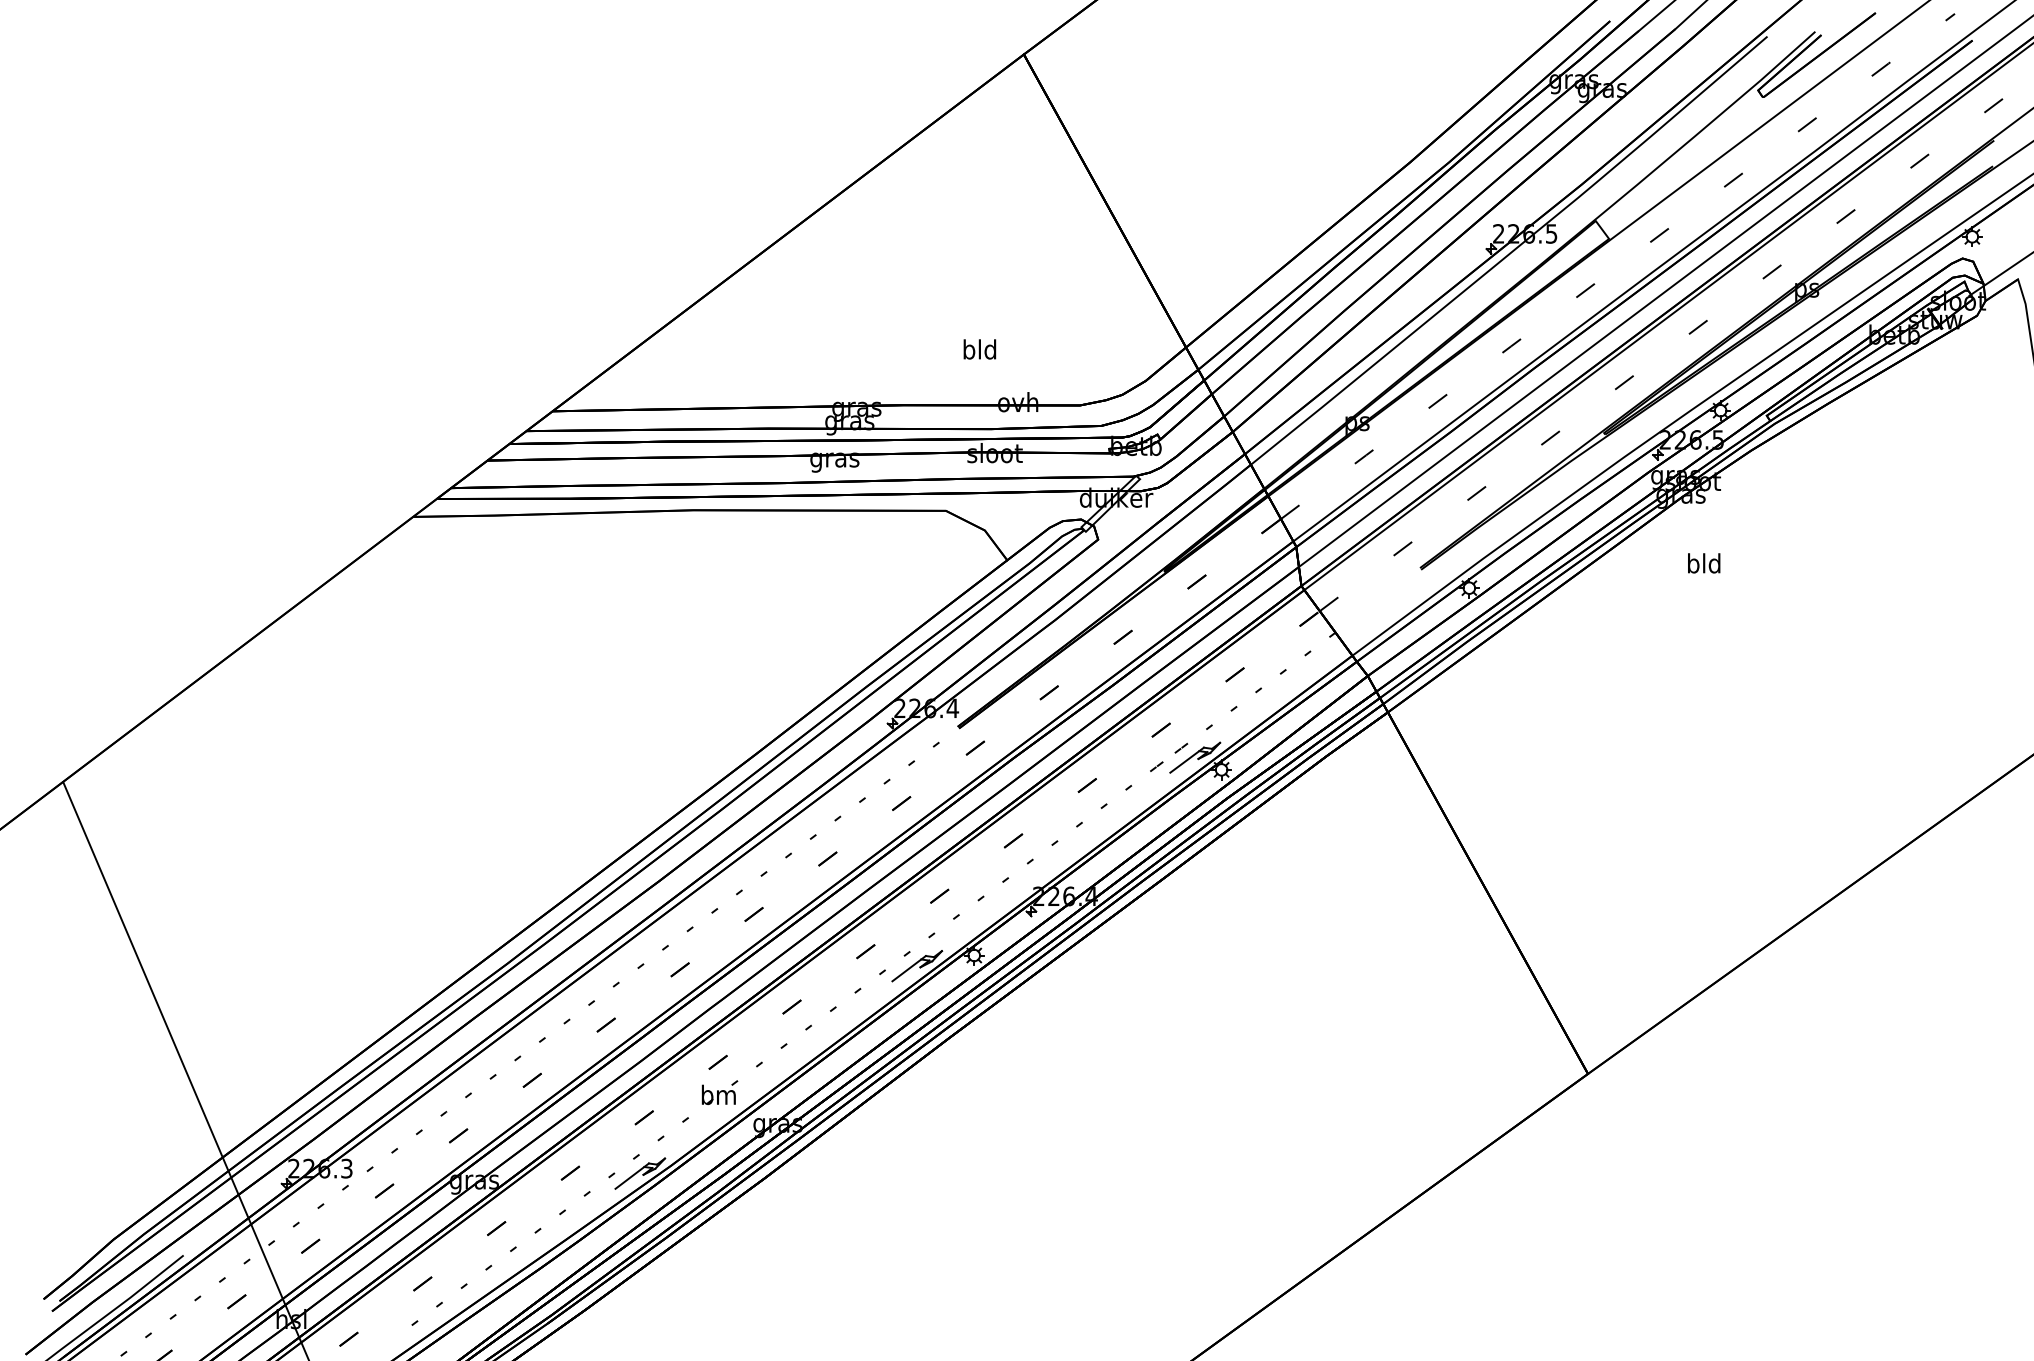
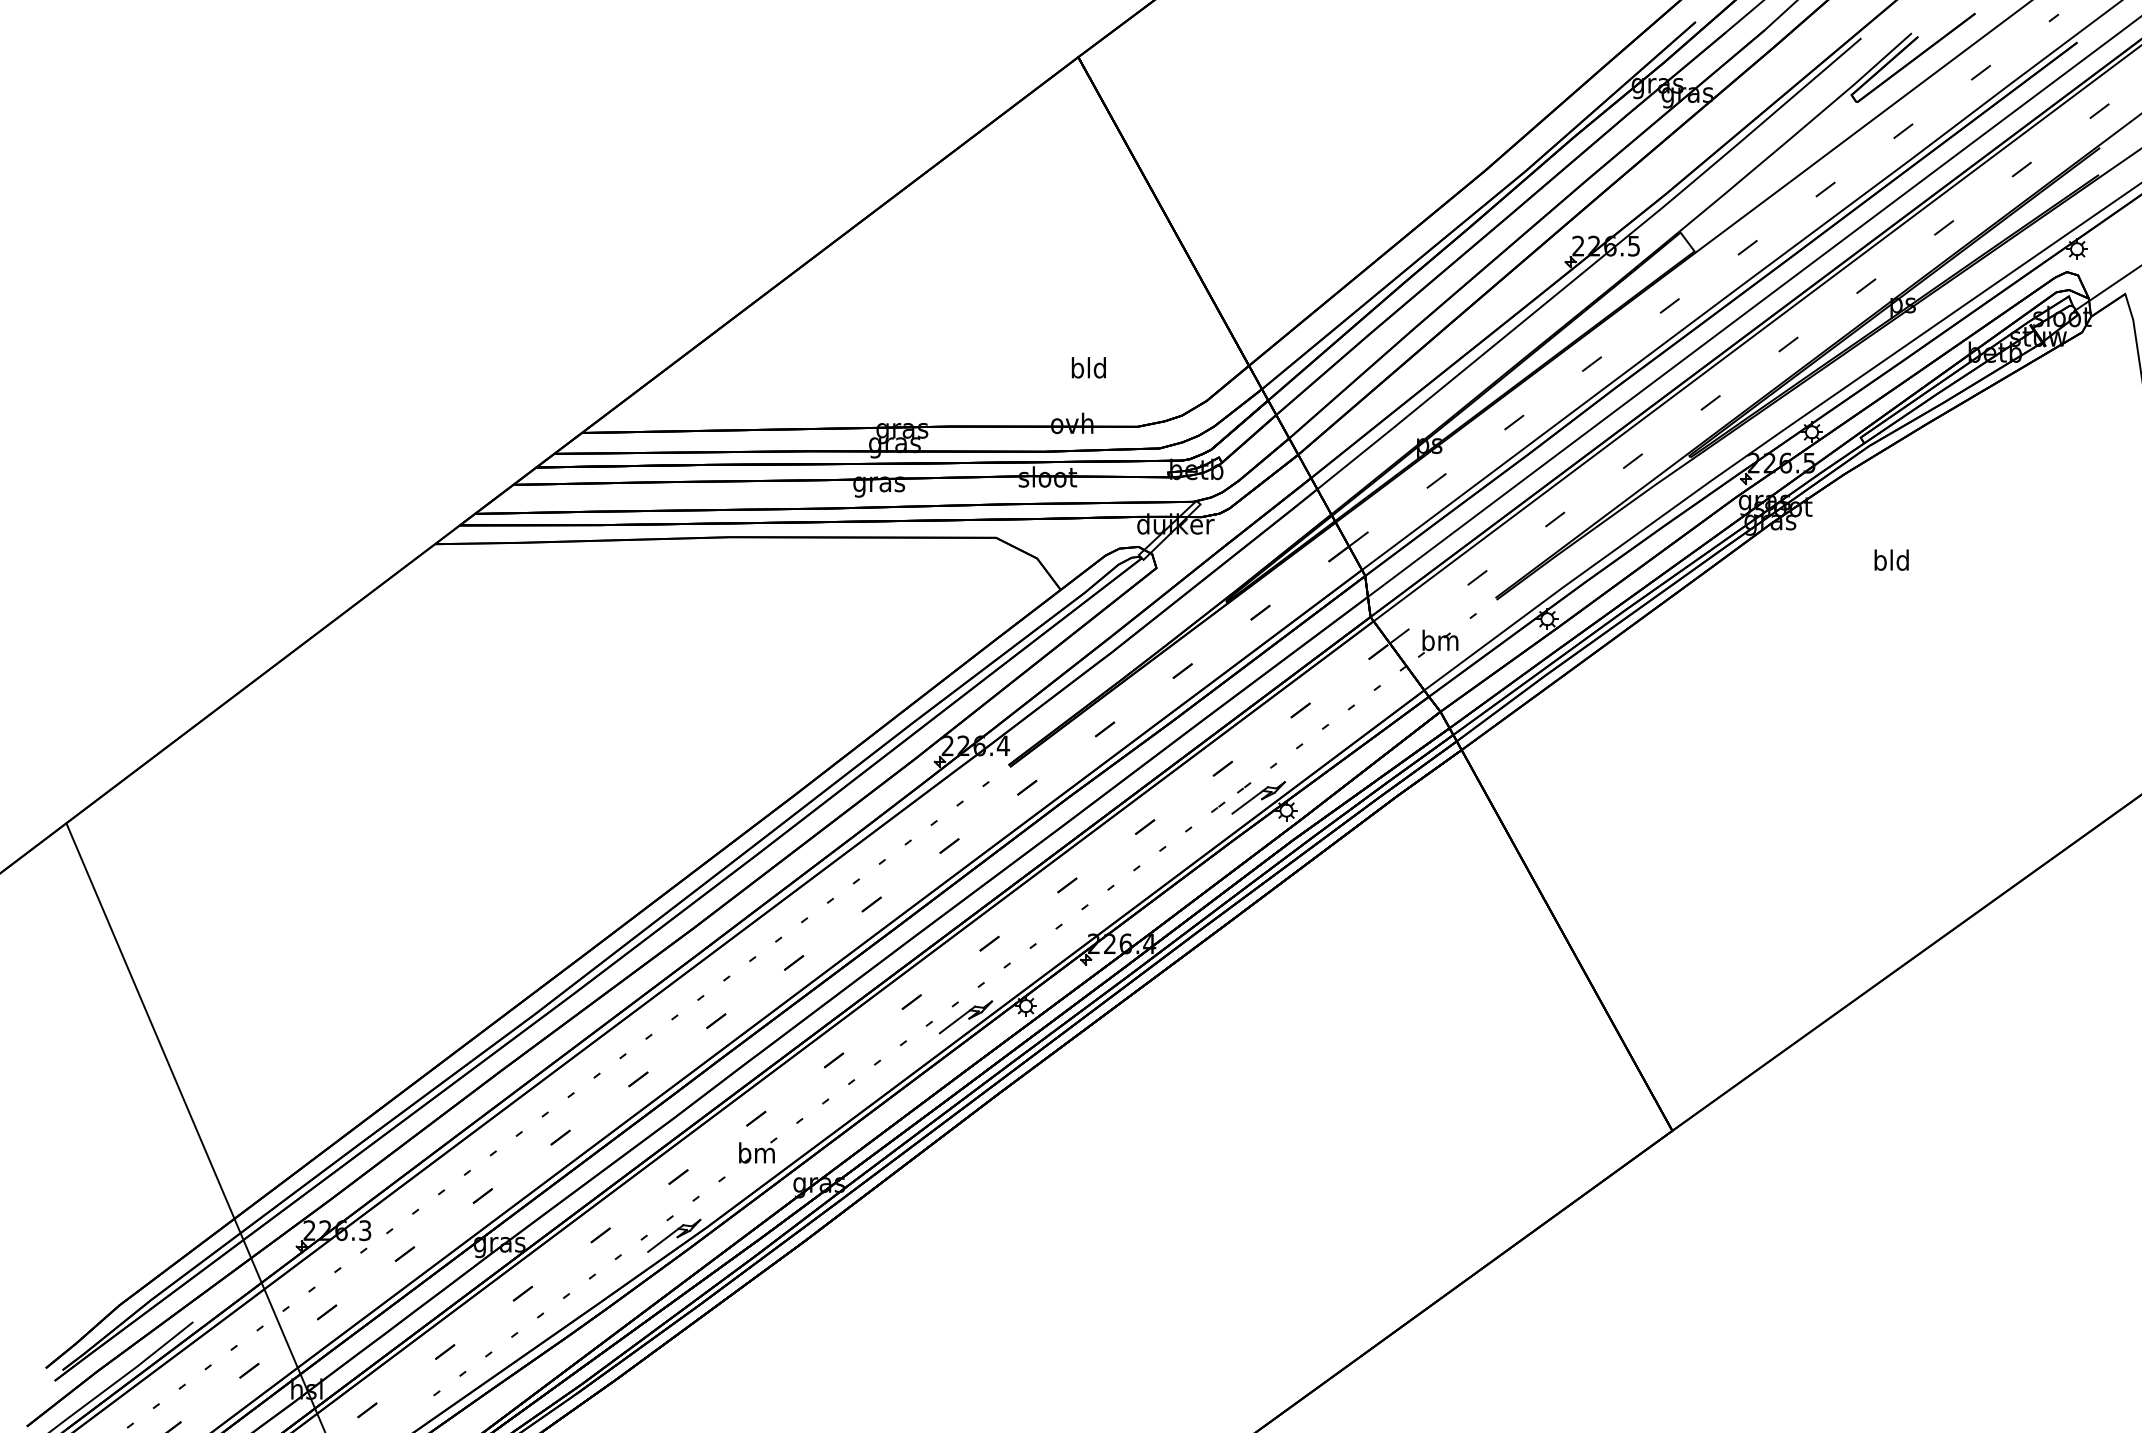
text: (979, 349) -> (1088, 367), moved
text: (1703, 562) -> (1891, 559), moved
part: (1373, 603) -> (1446, 635), added

